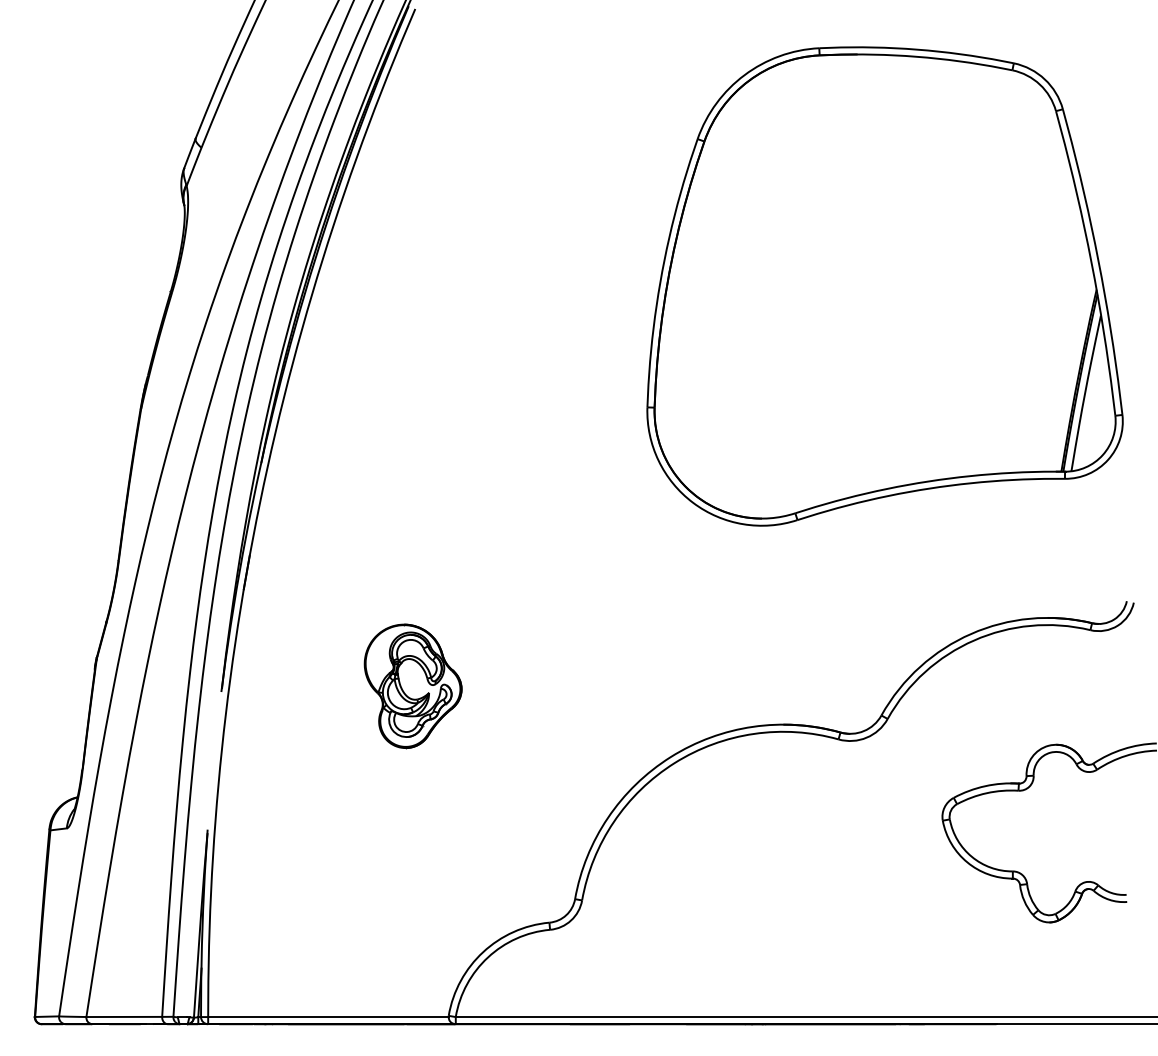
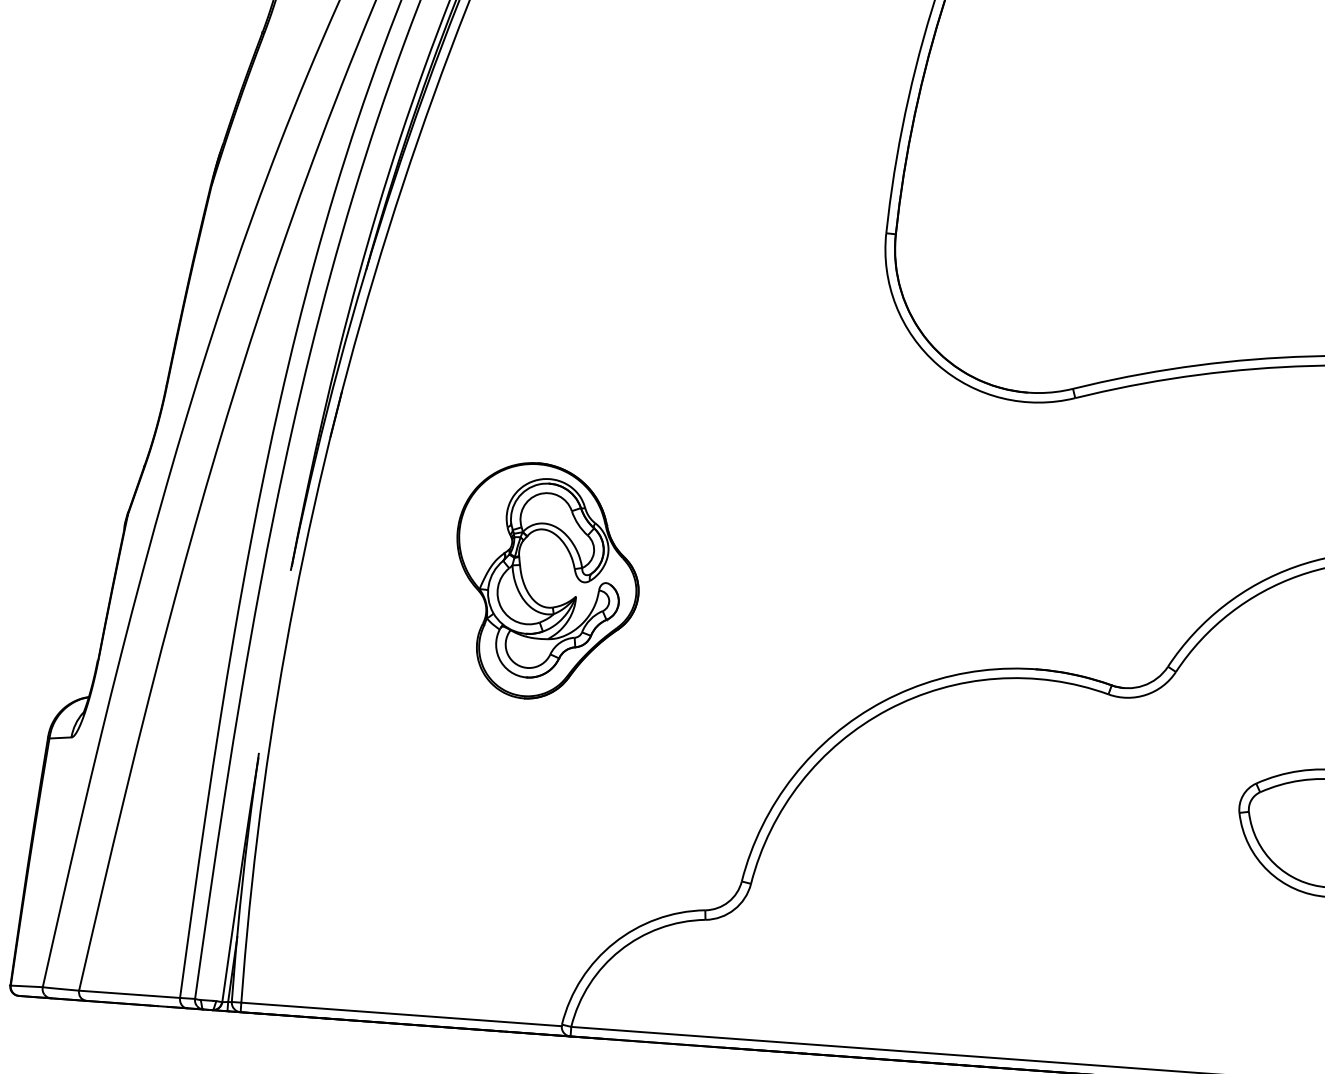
part: (413, 686) -> (547, 582), size x1.43

